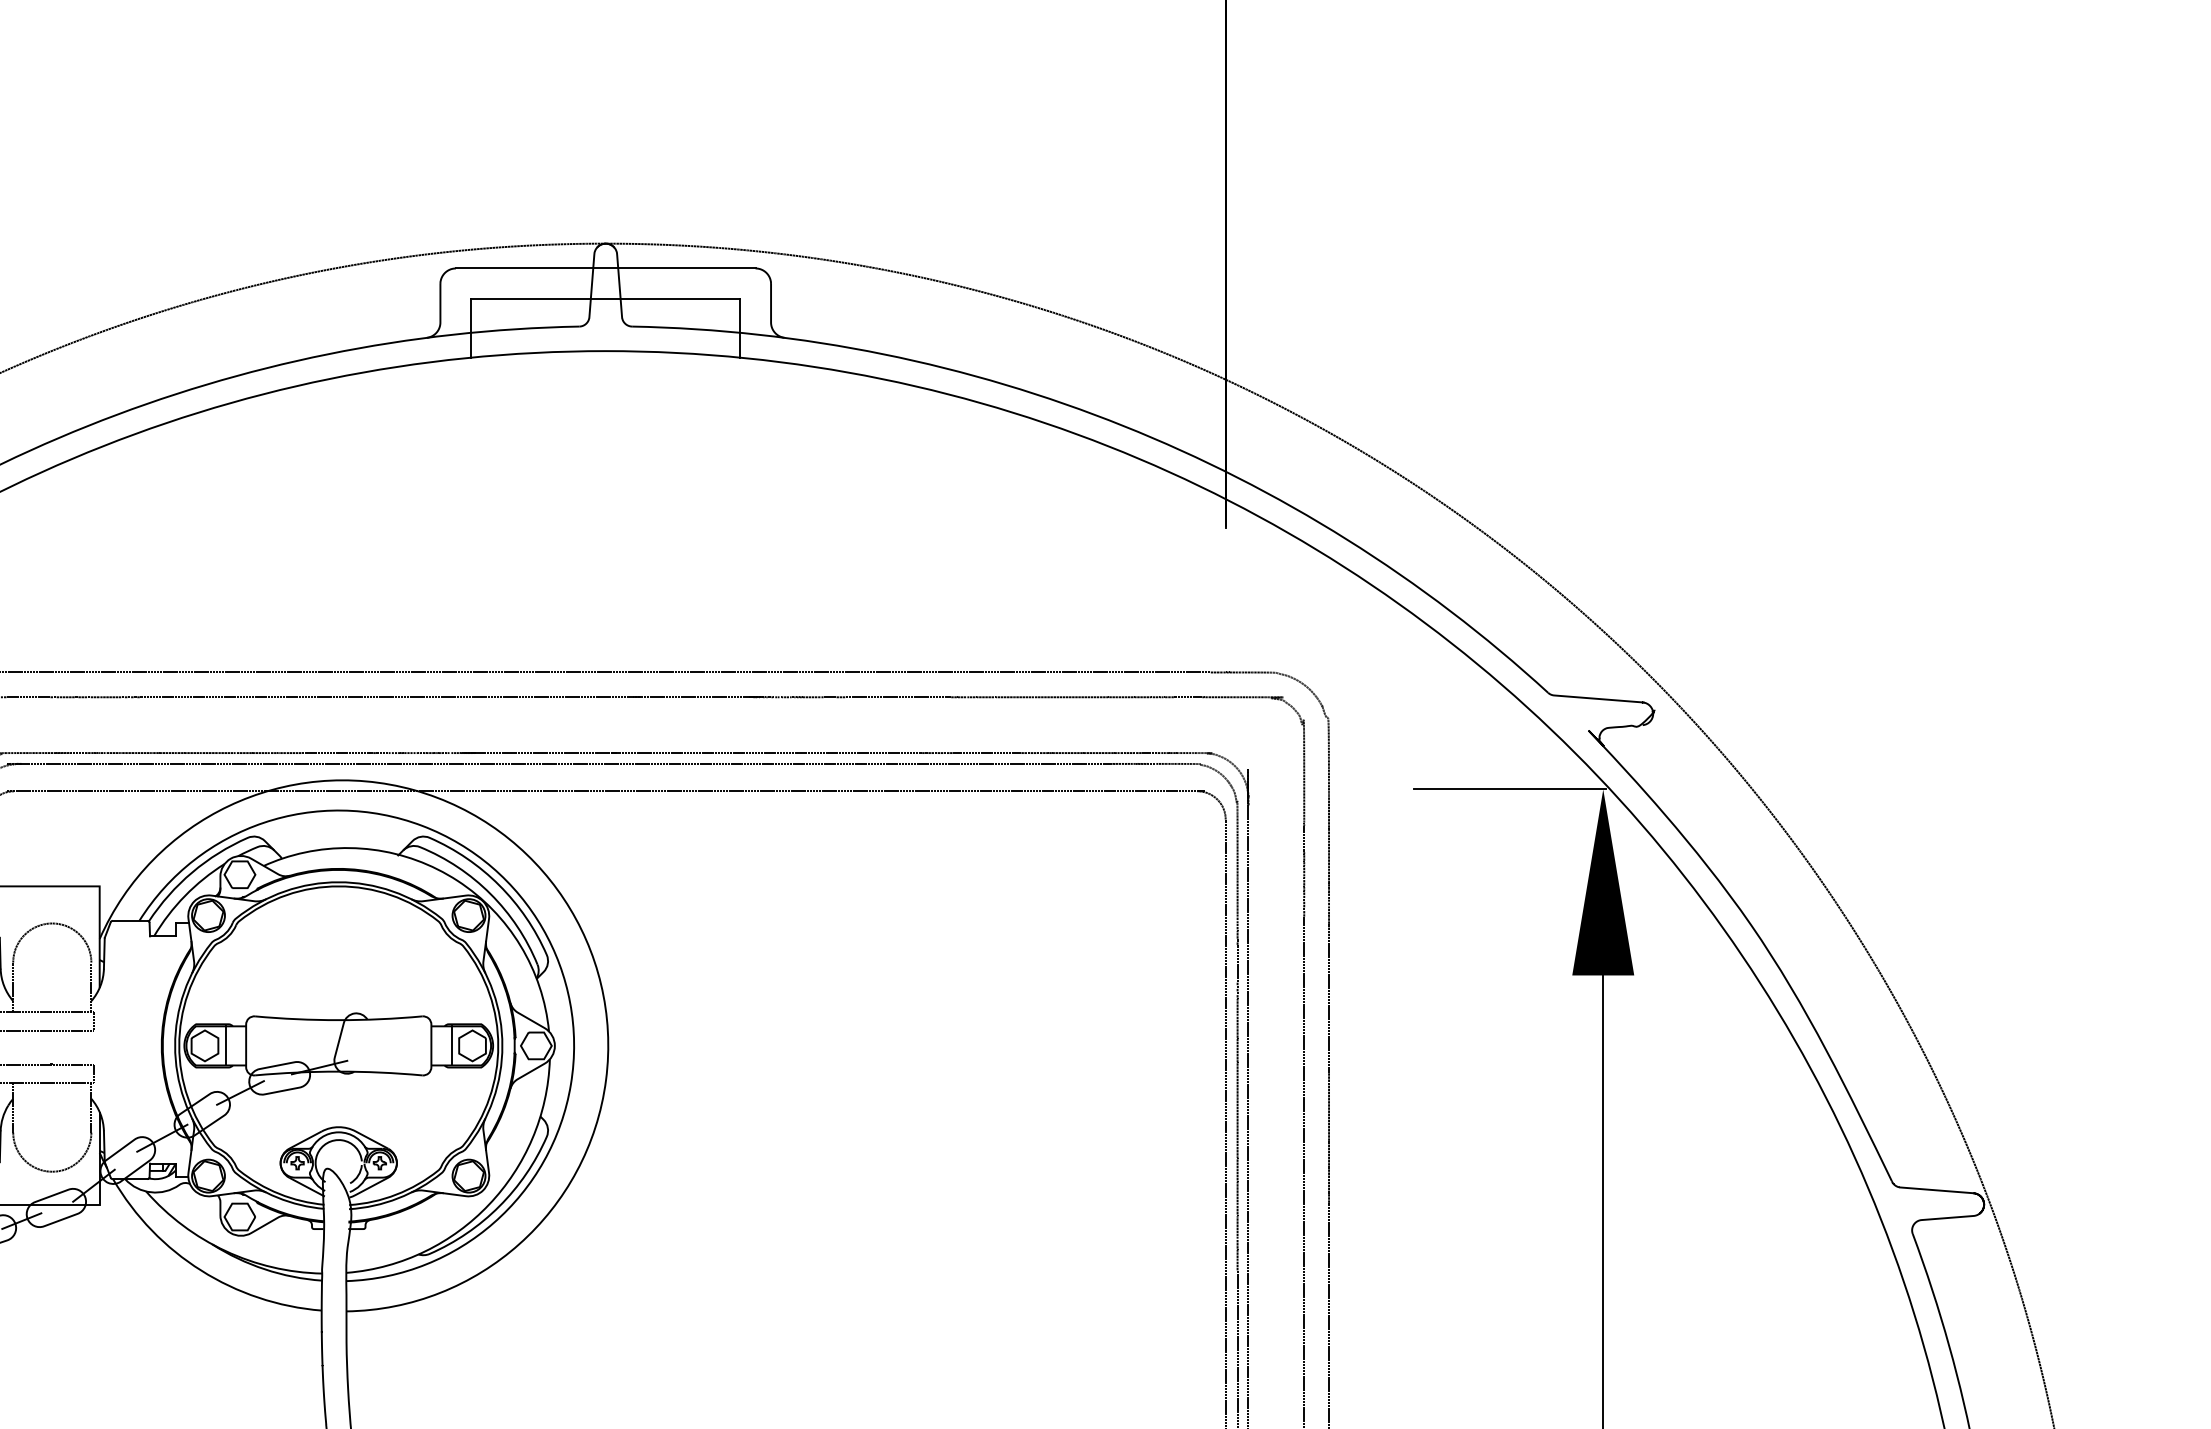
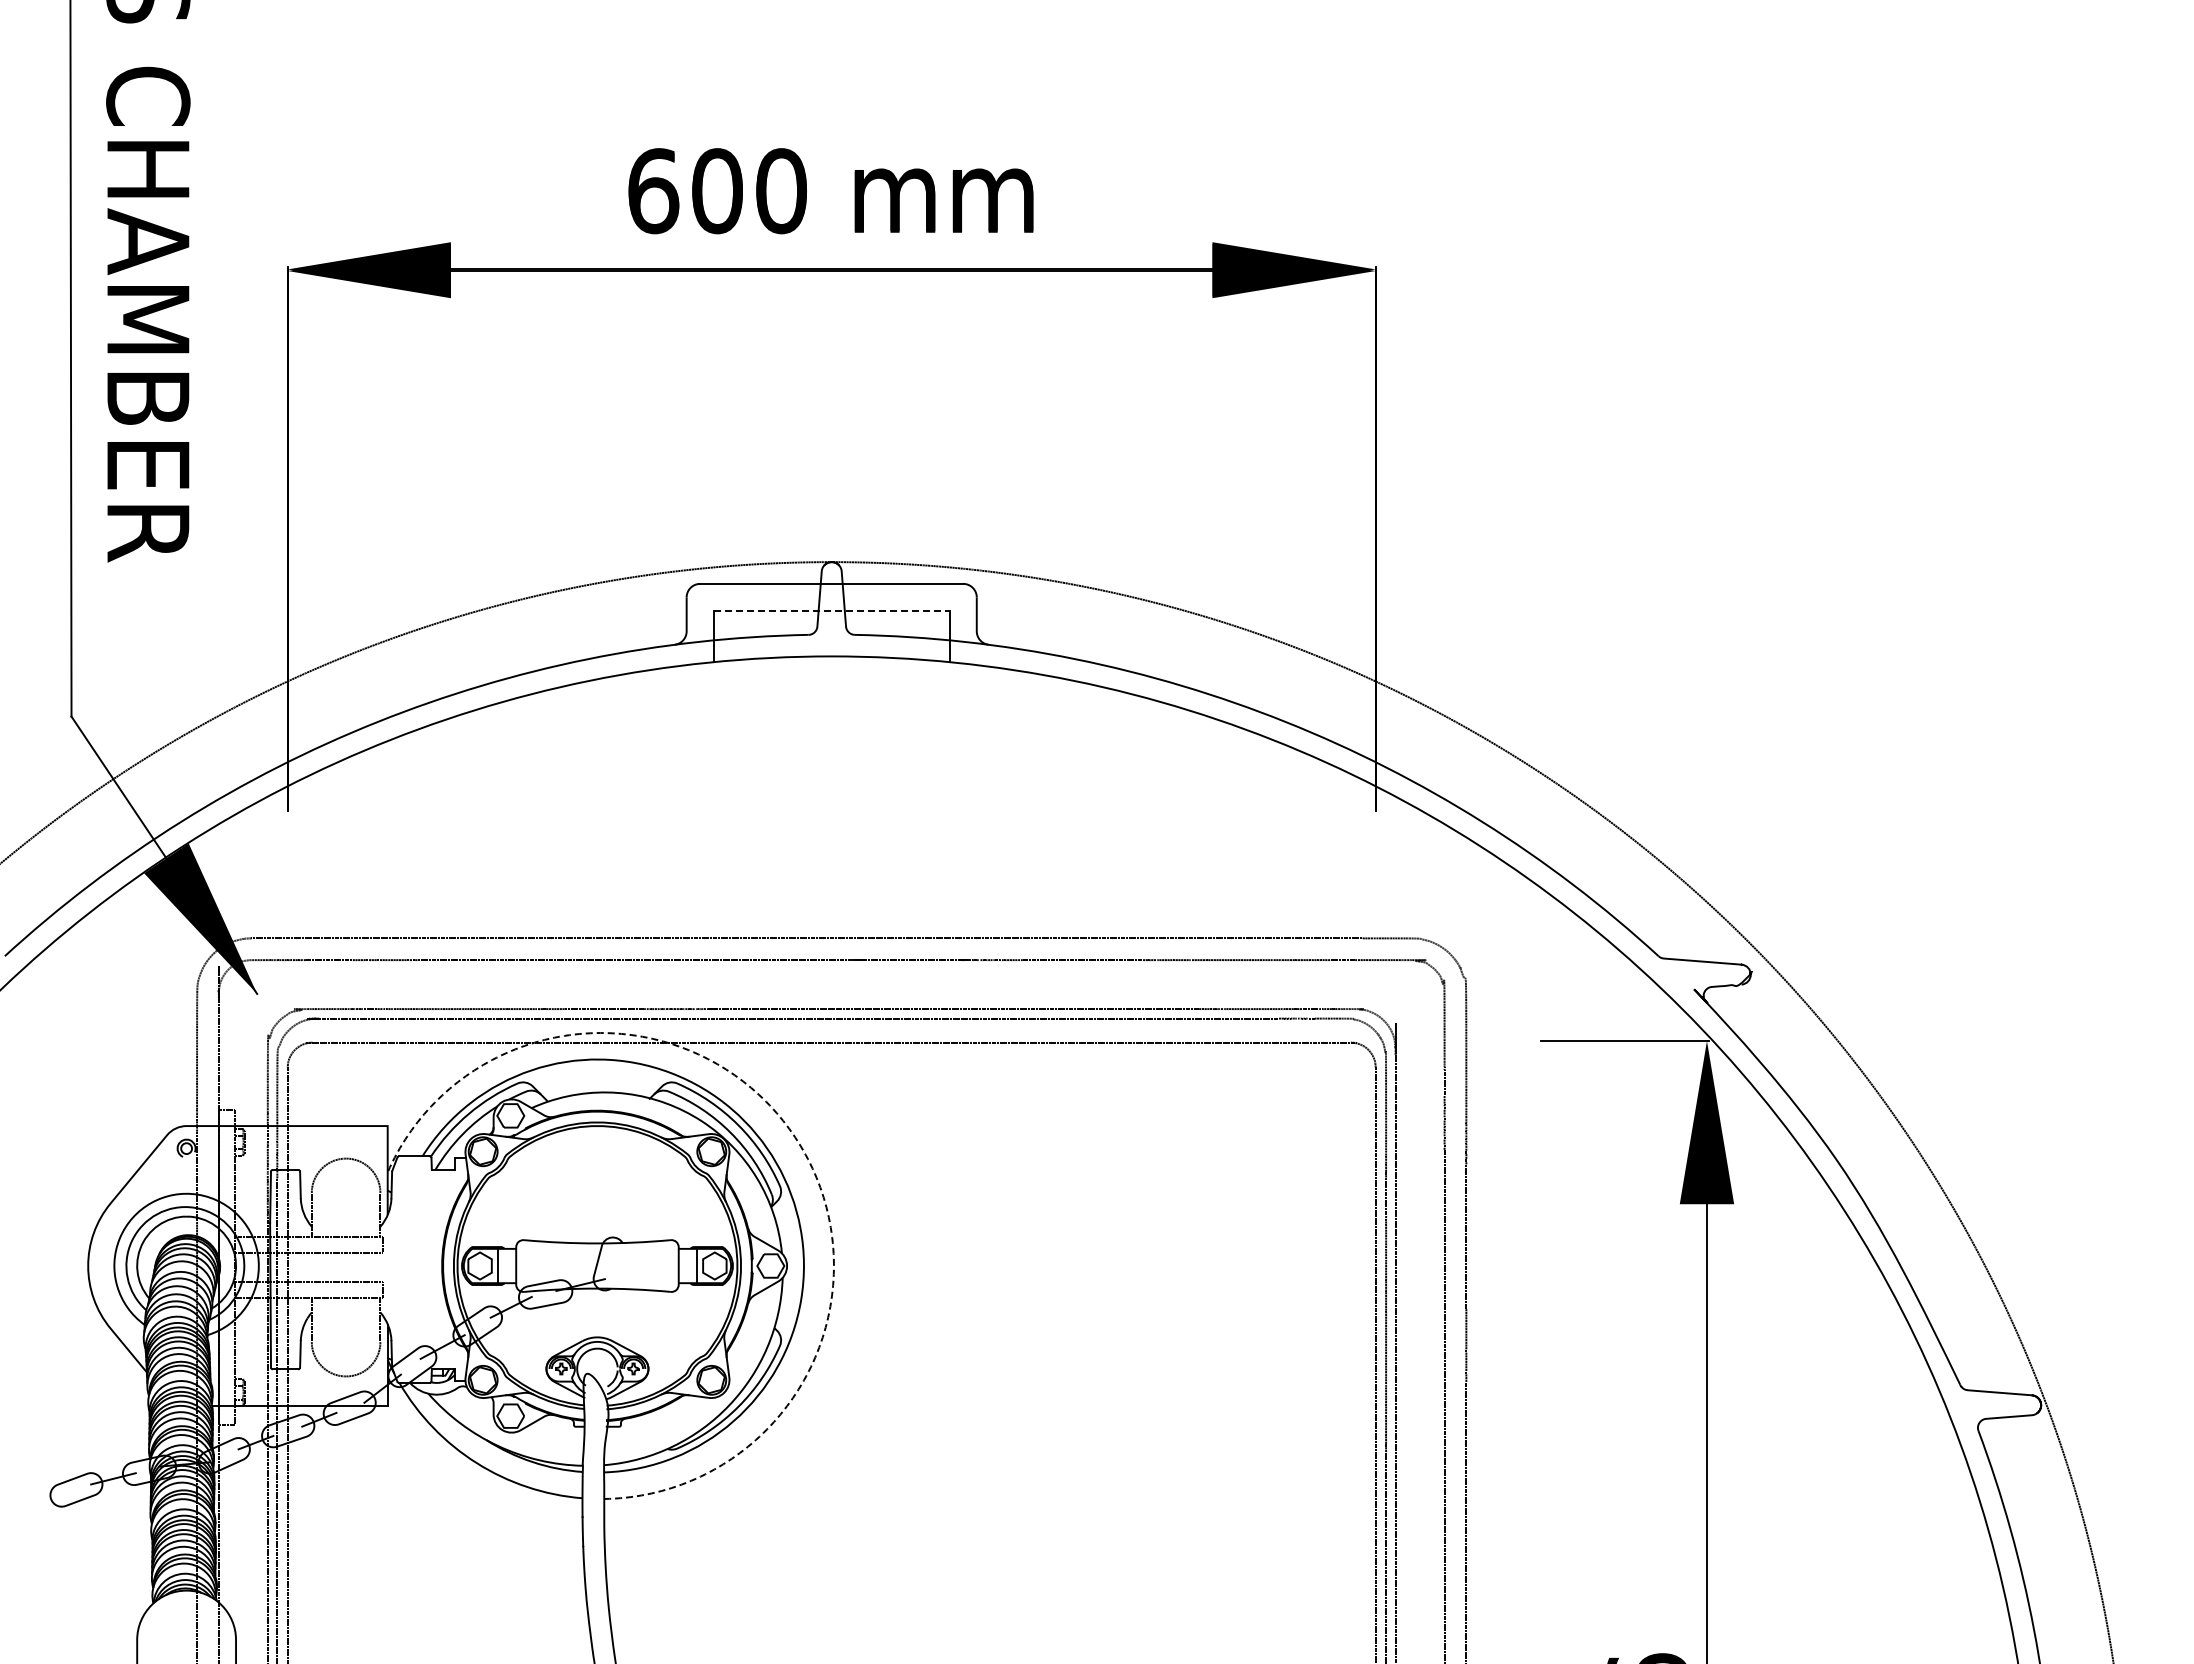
line: (605, 299) -> (831, 611), solid -> dashed
arc: (564, 899) -> (795, 1137), solid -> dashed

